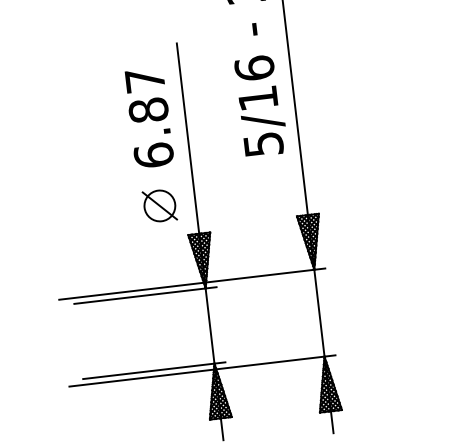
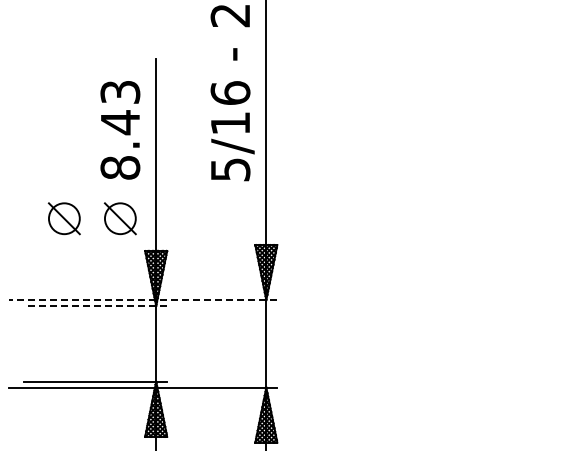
text: (149, 118) -> (120, 130), 6.87 -> 8.43
part: (103, 212) -> (63, 218), added
line: (192, 284) -> (143, 300), solid -> dashed
line: (145, 296) -> (95, 306), solid -> dashed

